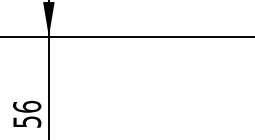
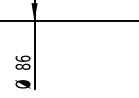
text: (26, 121) -> (22, 66), 56 -> 86

